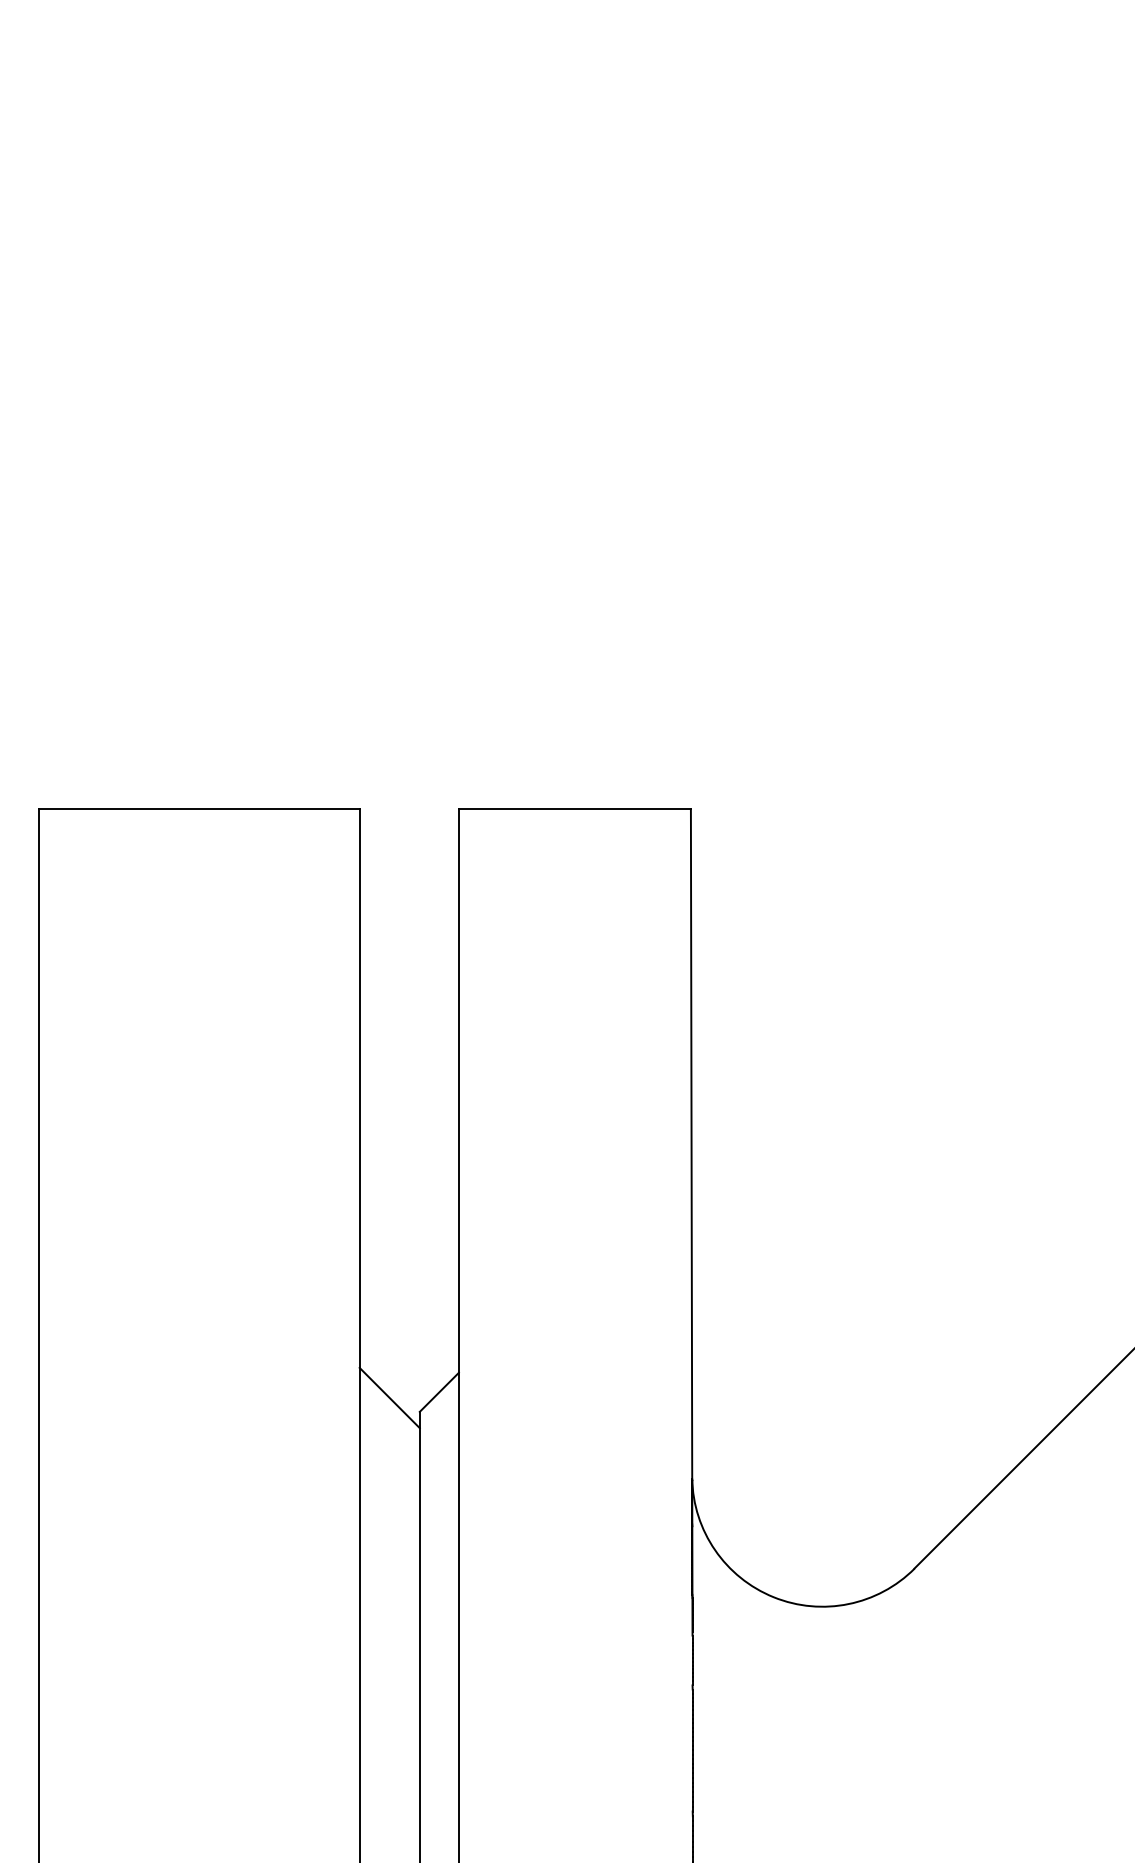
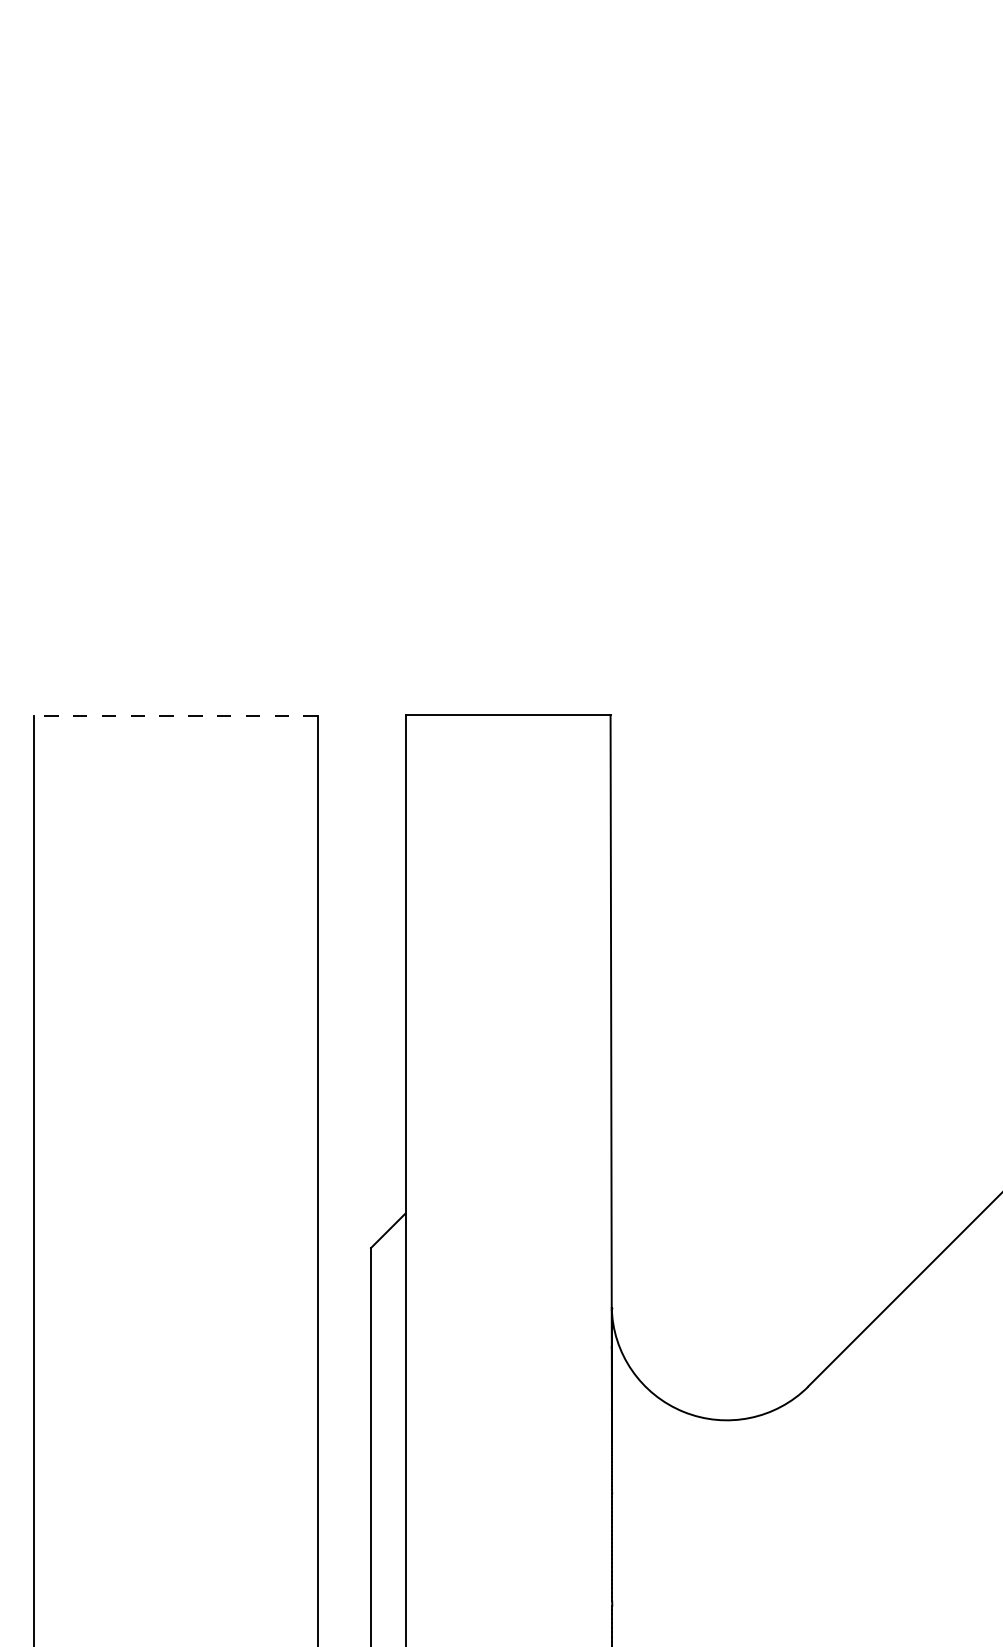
line: (198, 809) -> (175, 715), solid -> dashed
line: (389, 1397) -> (344, 1235), removed

